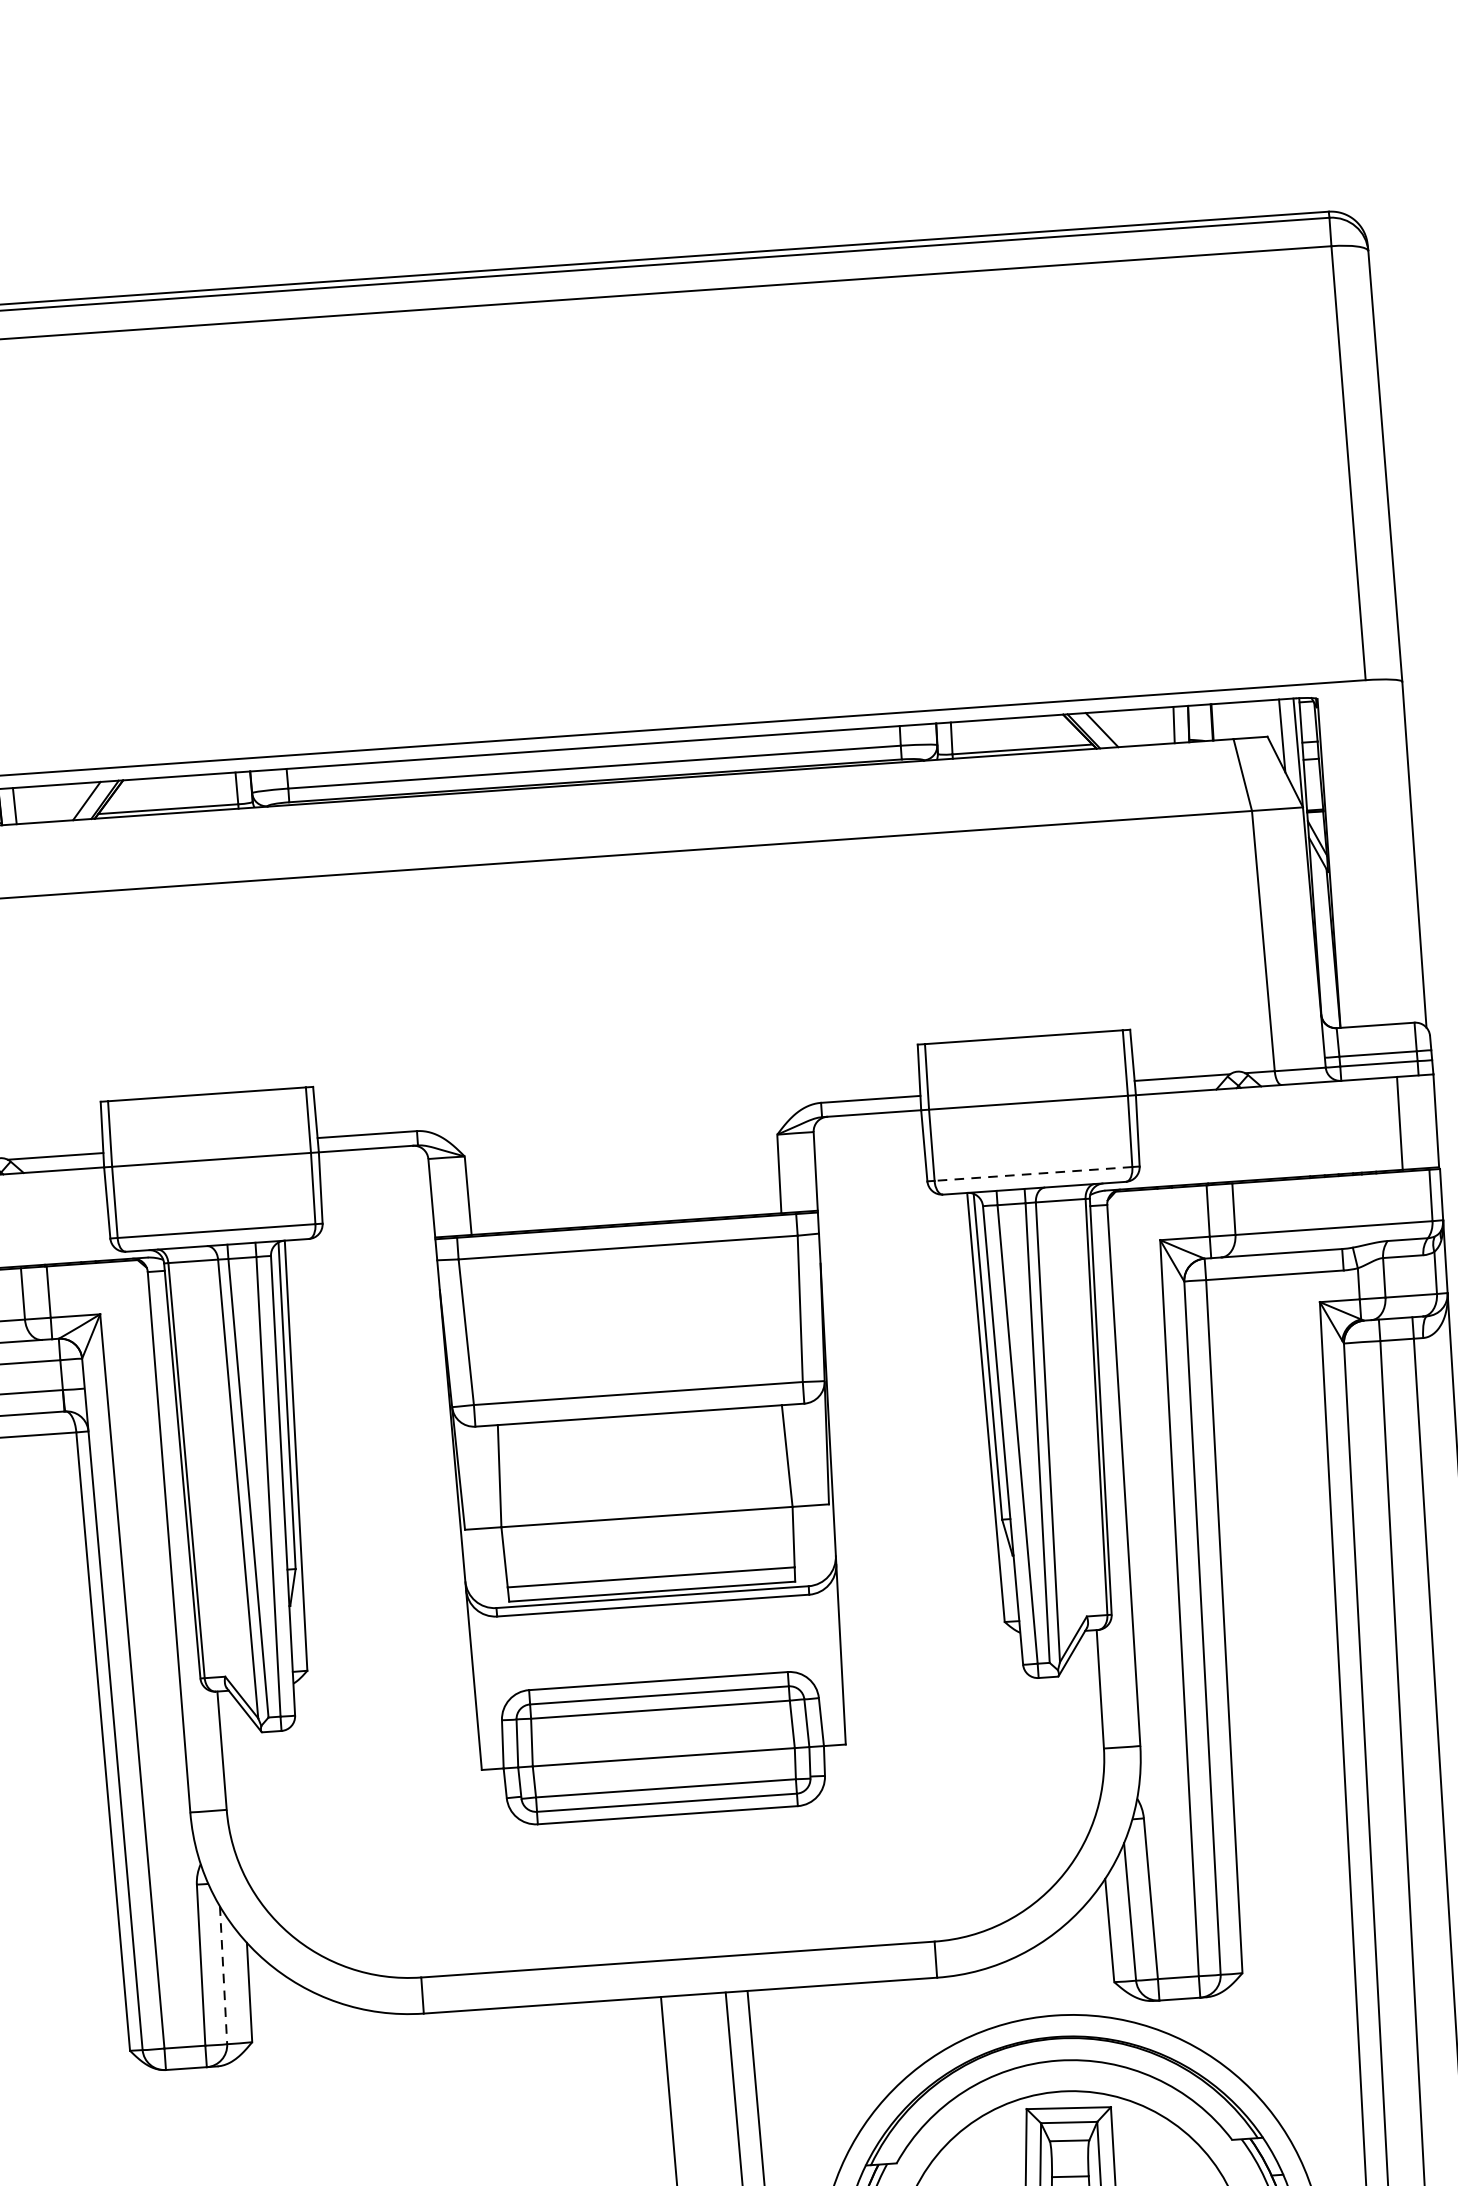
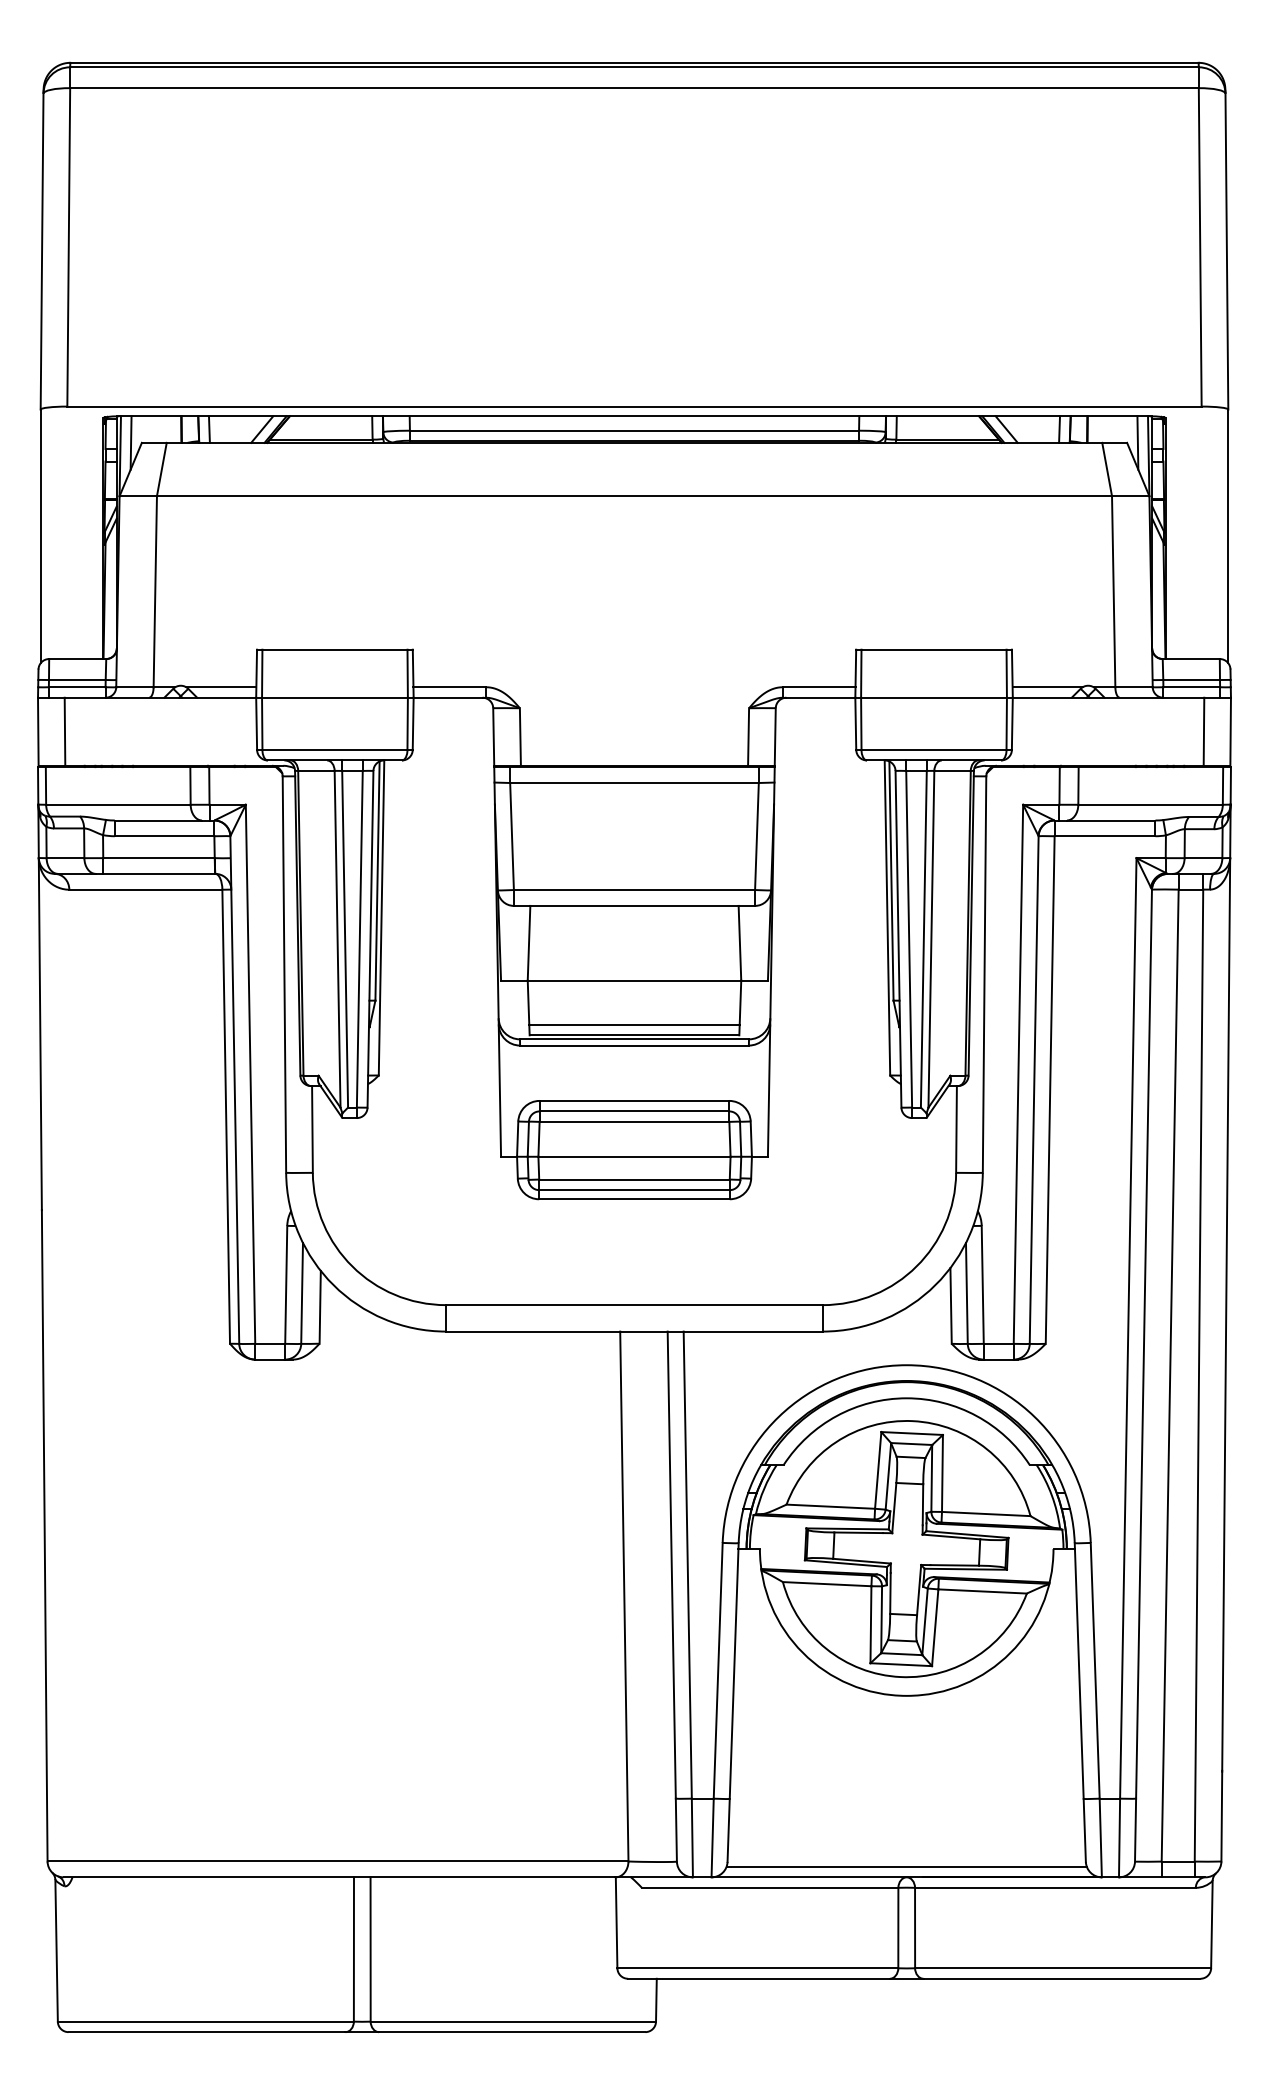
line: (1034, 1173) -> (934, 749), dashed -> solid
line: (224, 1975) -> (302, 1293), dashed -> solid

